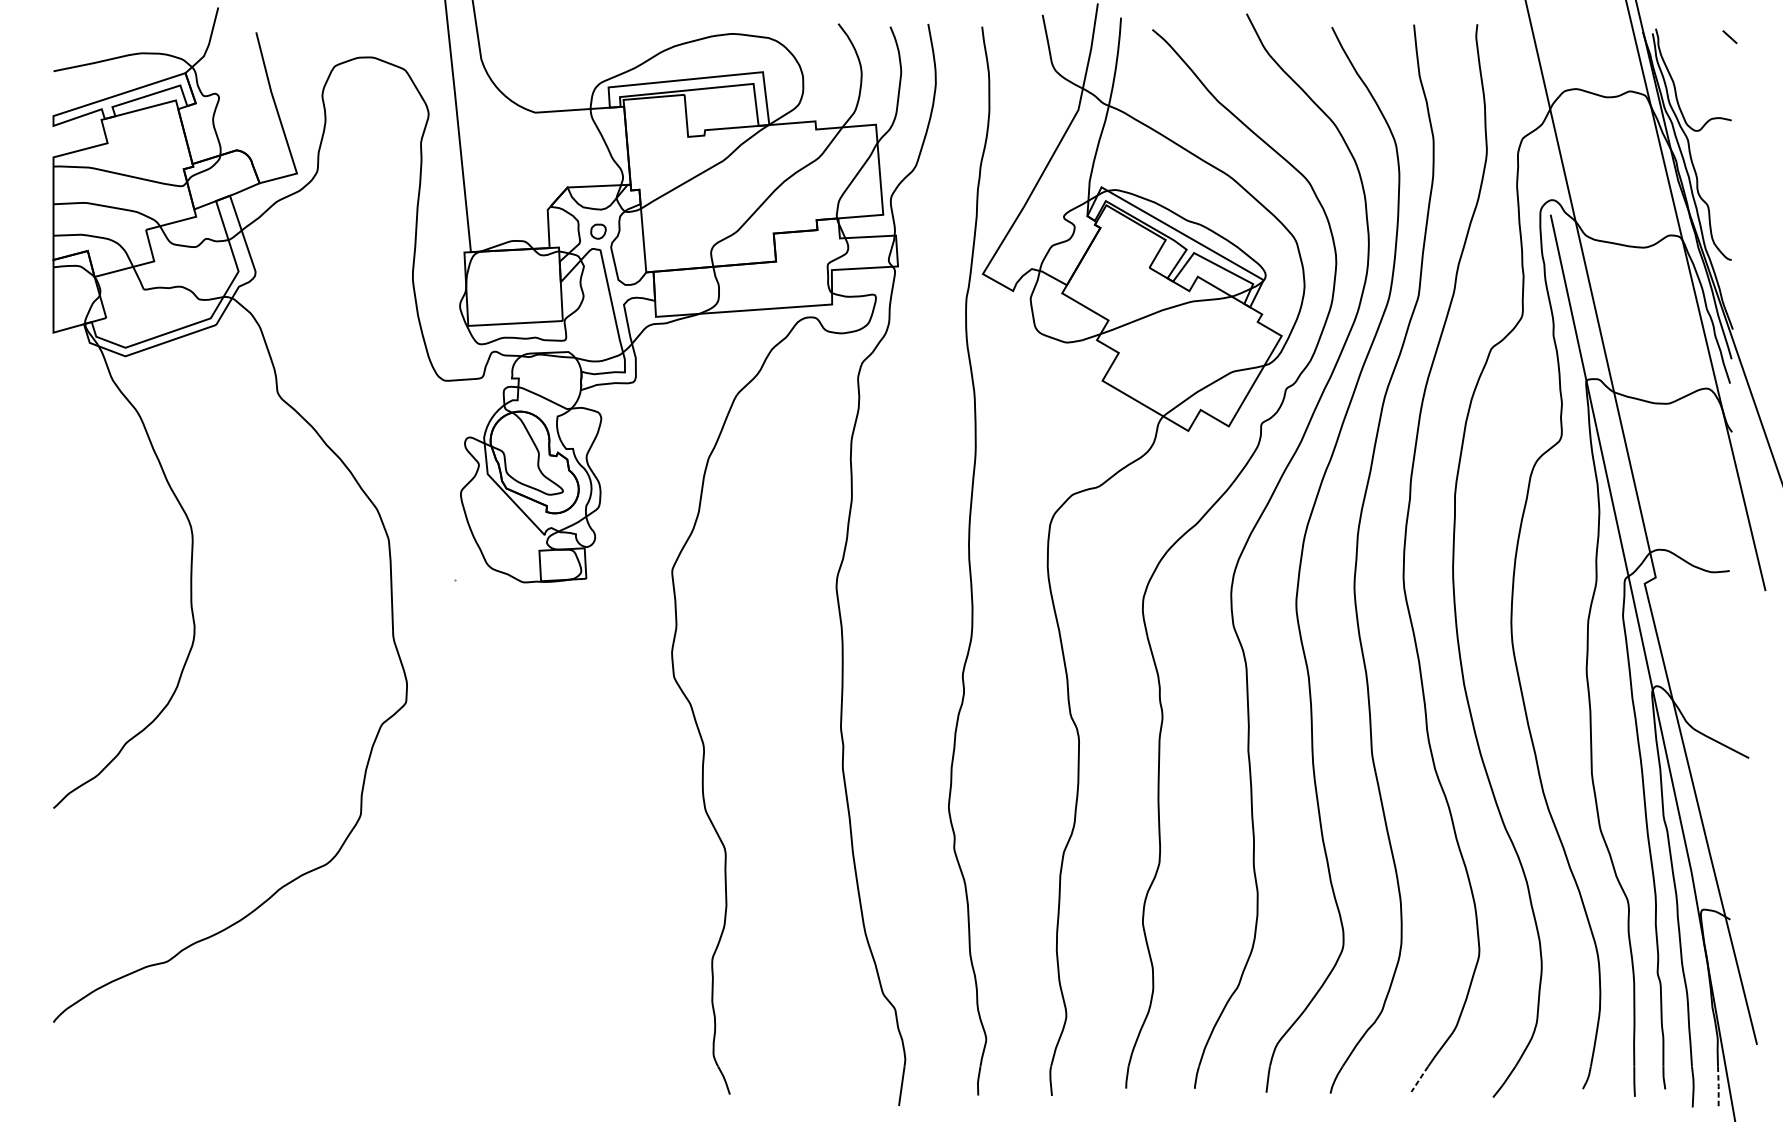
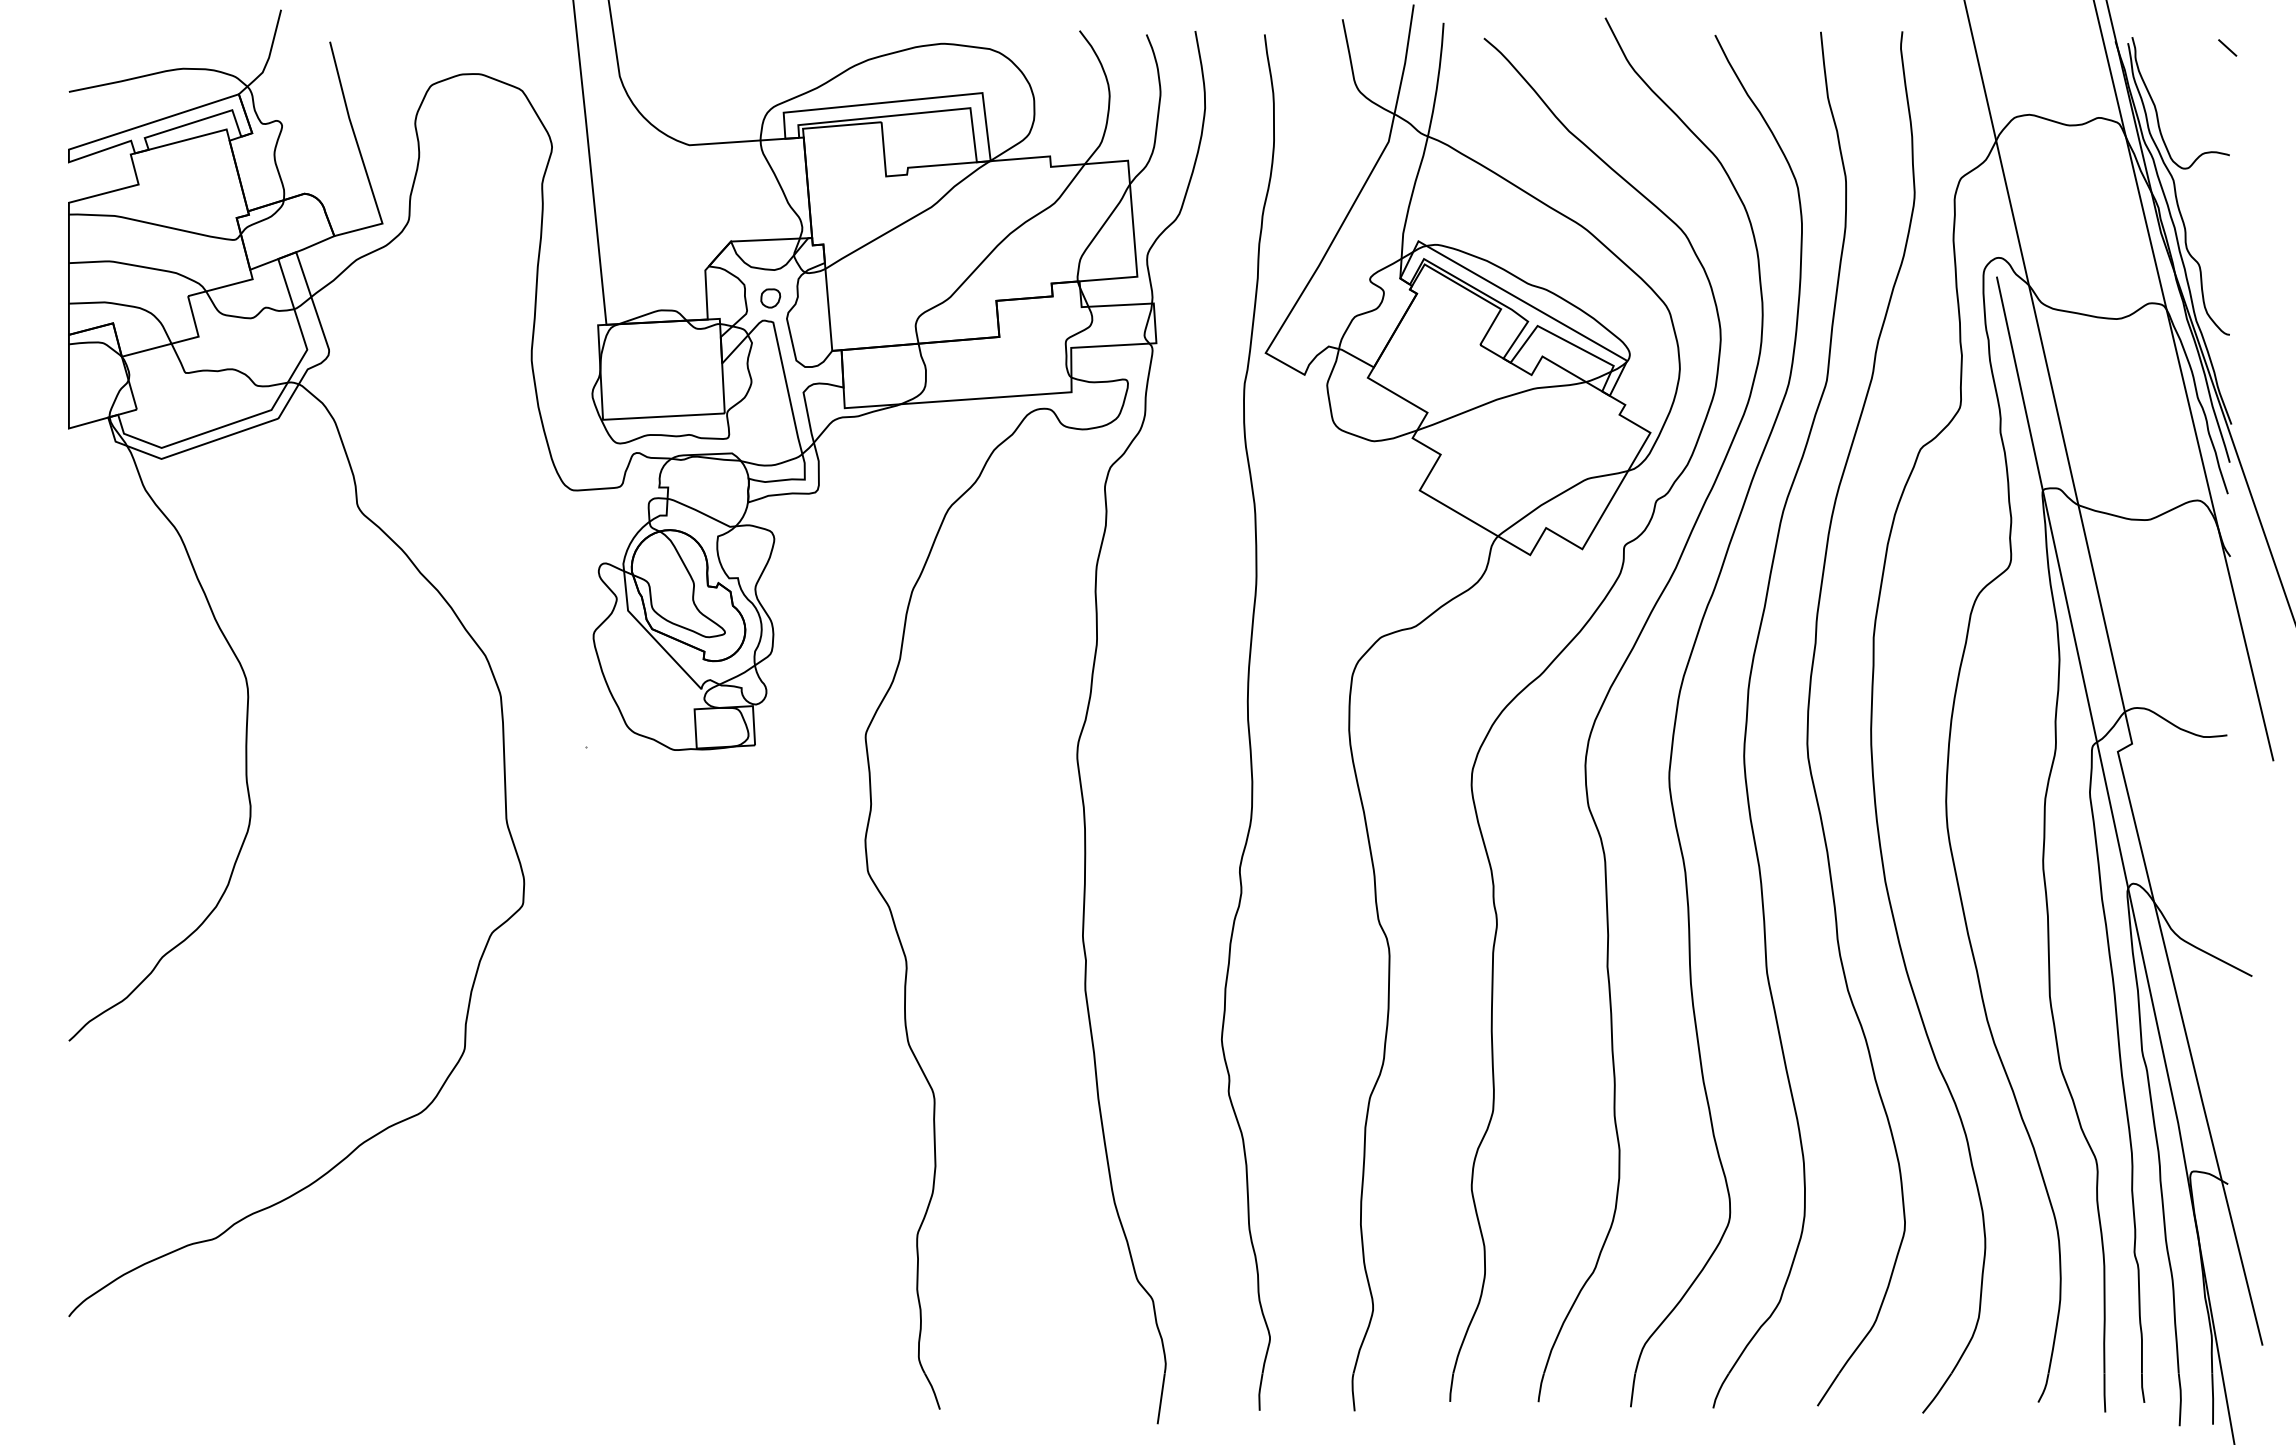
line: (1419, 1079) -> (1827, 1390), dashed -> solid
line: (1718, 1086) -> (2213, 1399), dashed -> solid

